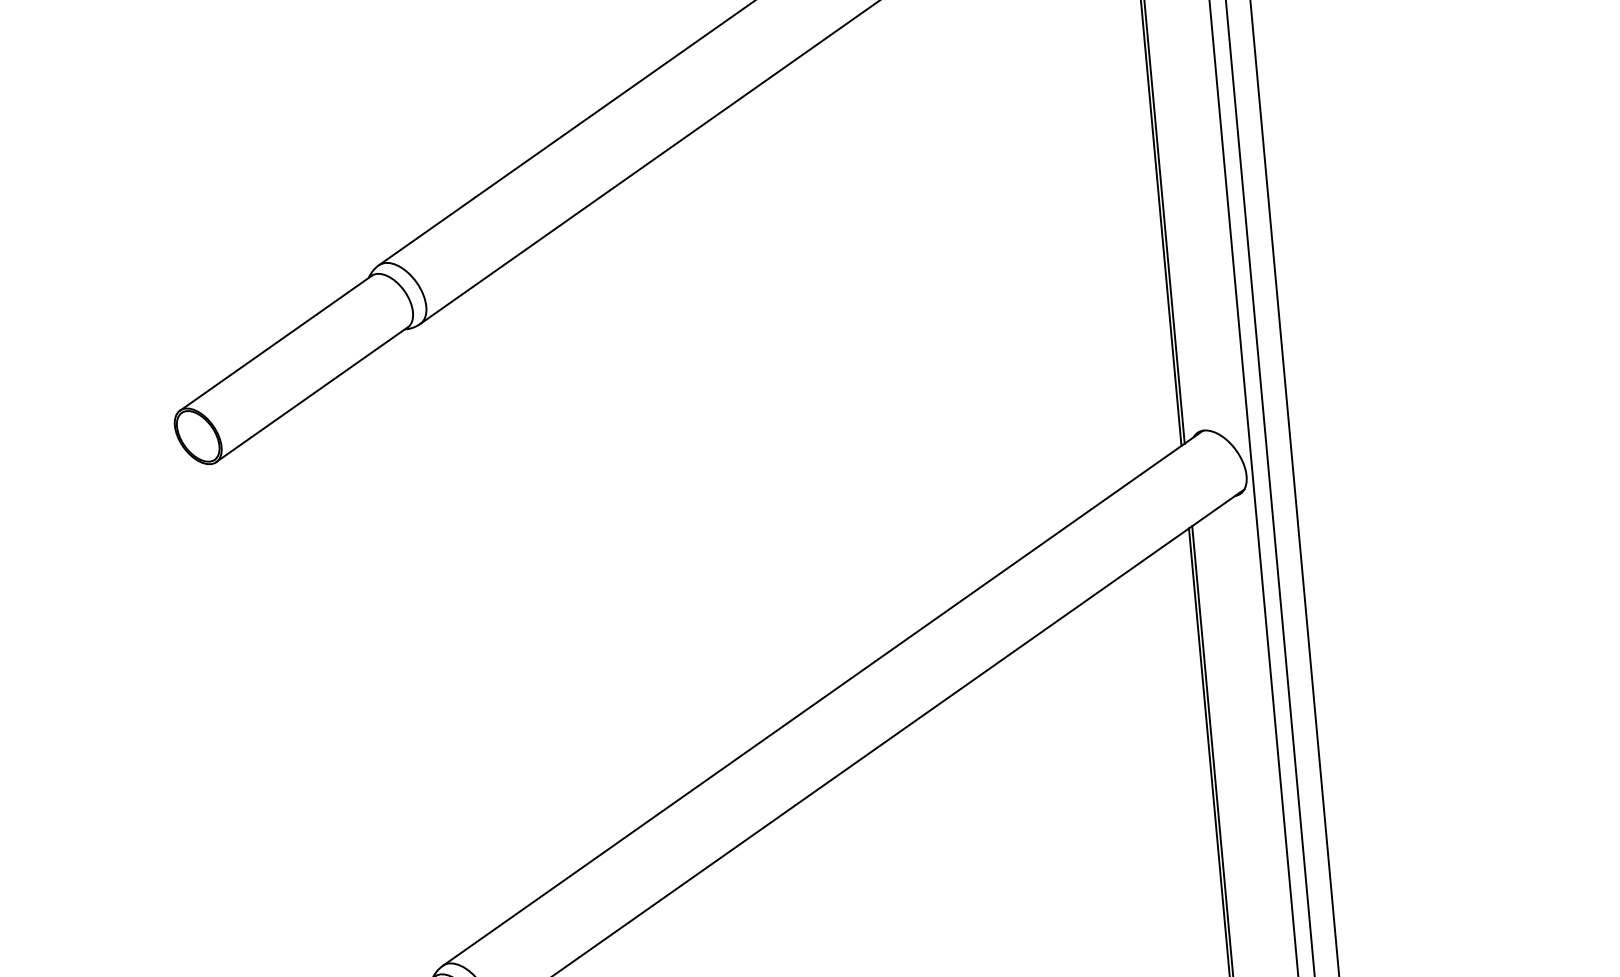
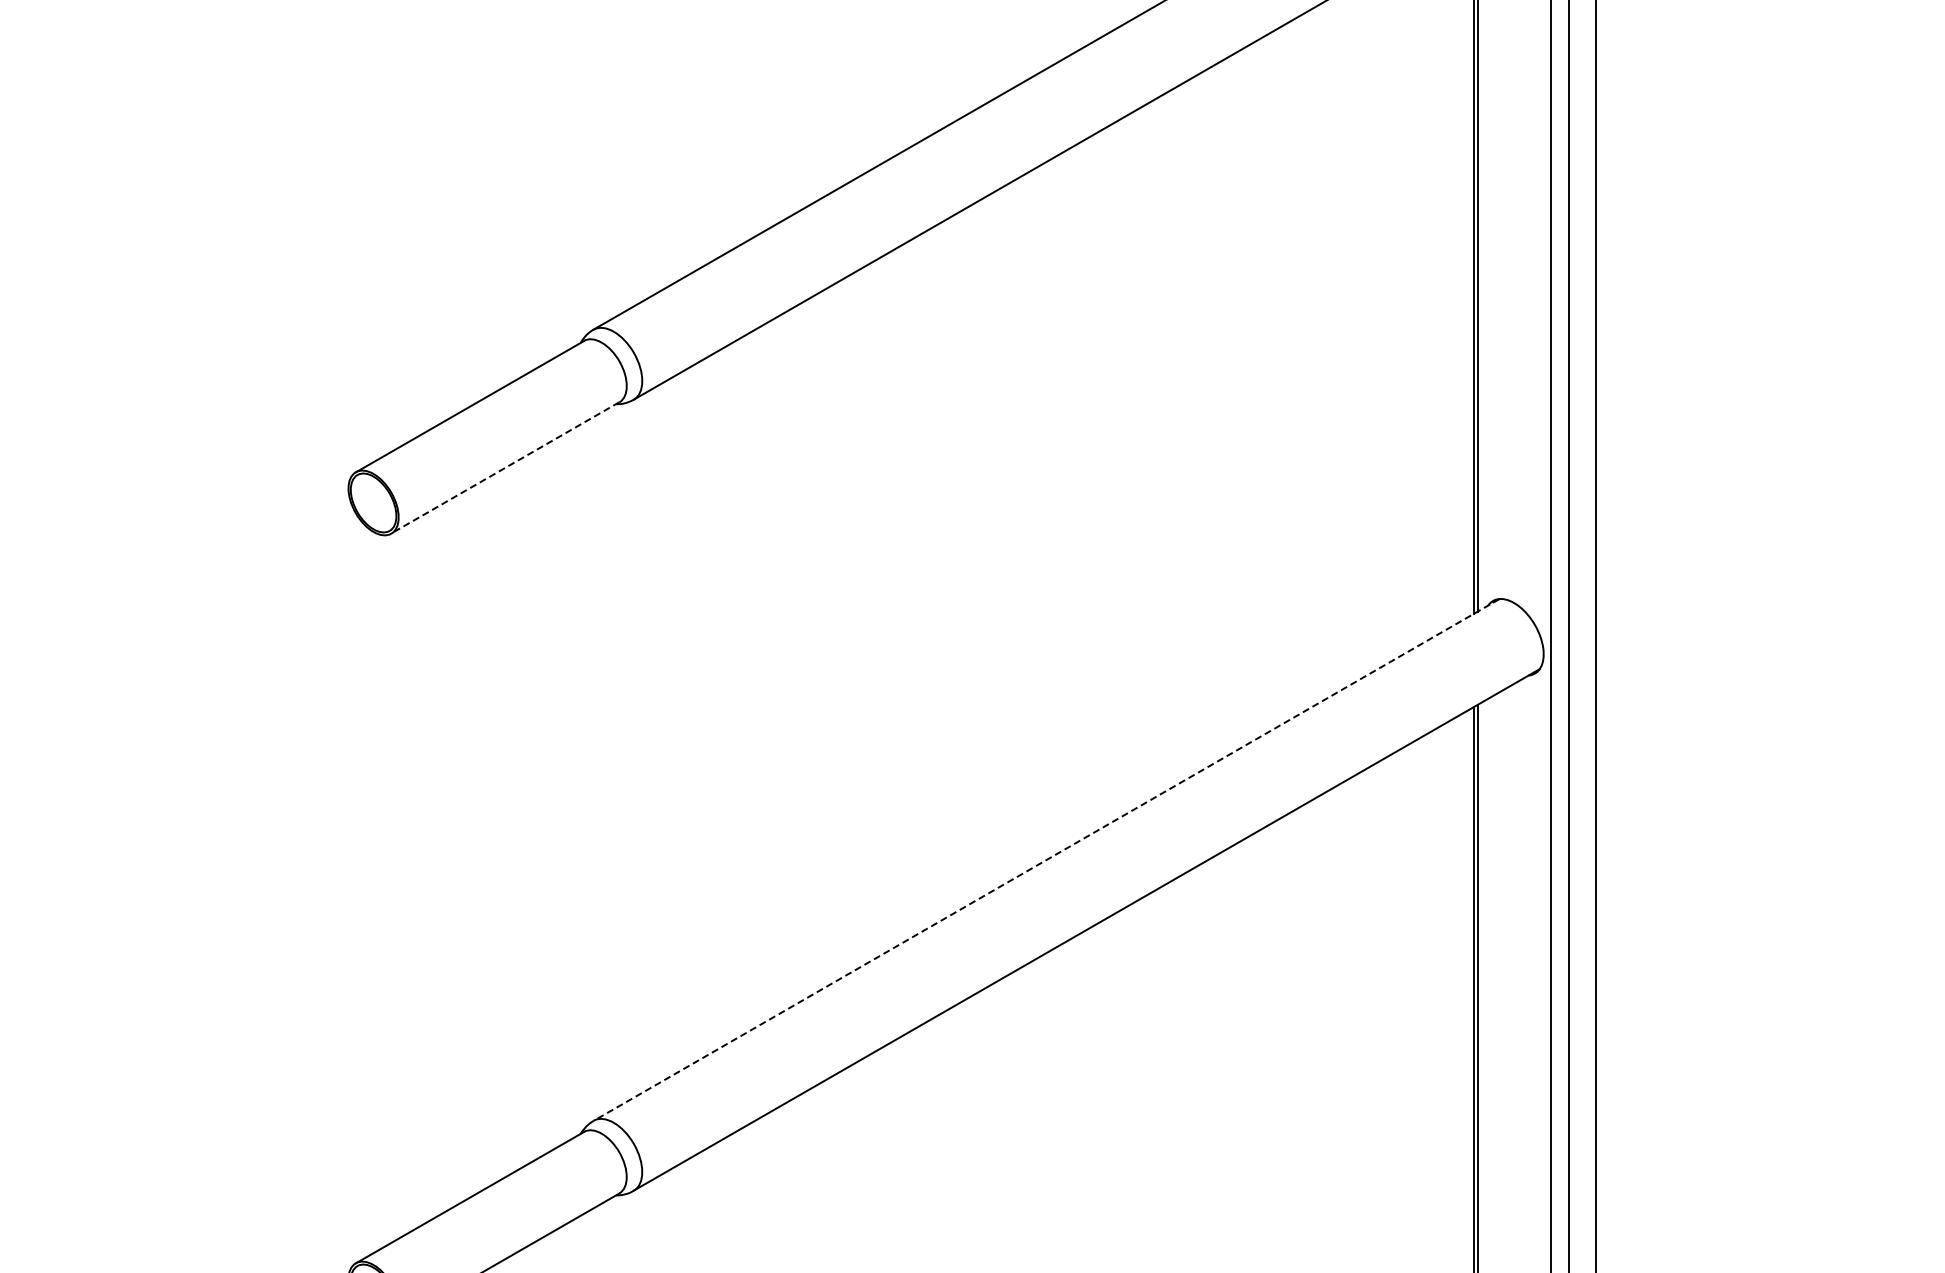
line: (312, 394) -> (505, 467), solid -> dashed
line: (822, 697) -> (1046, 859), solid -> dashed

